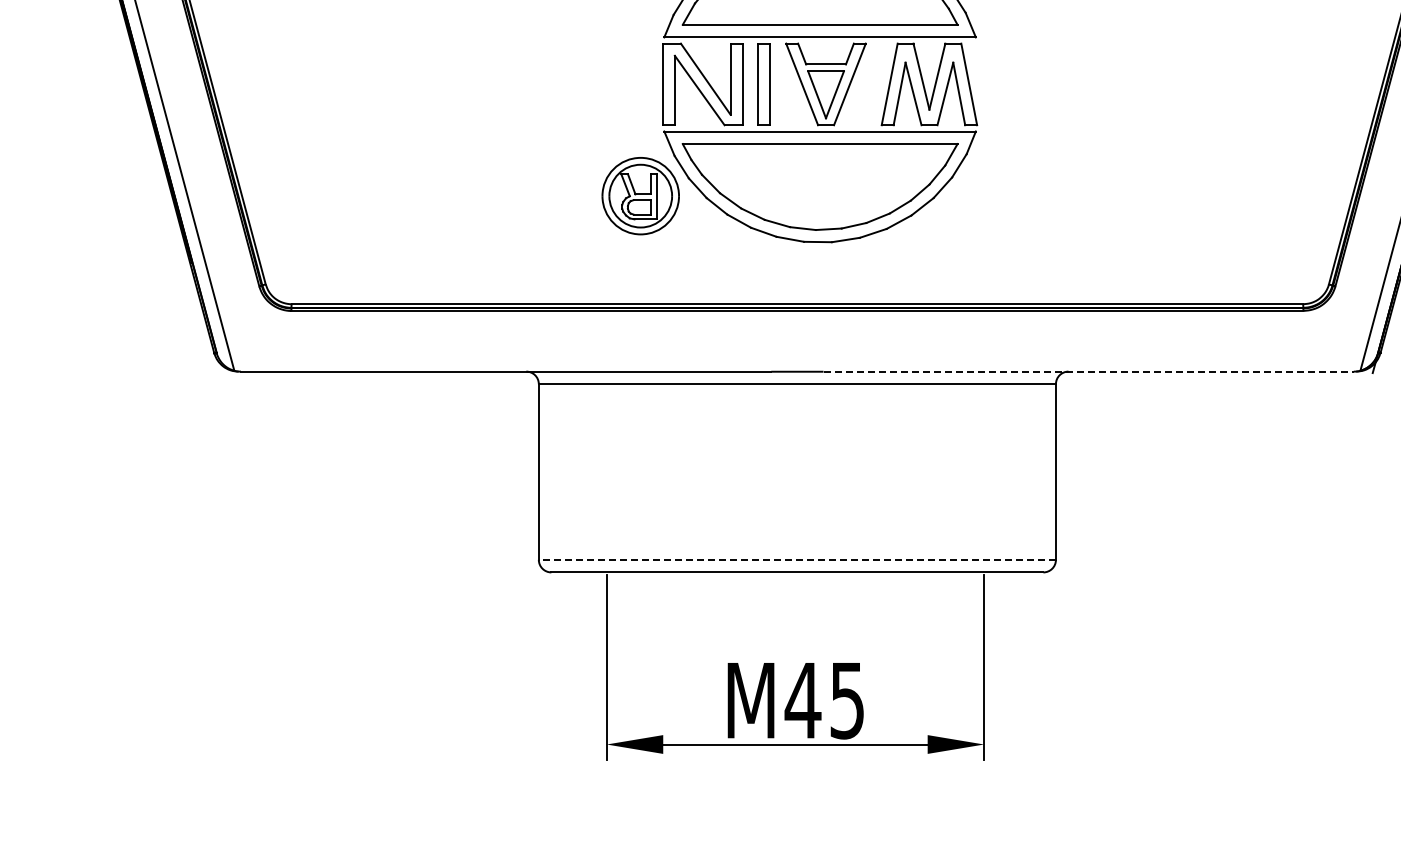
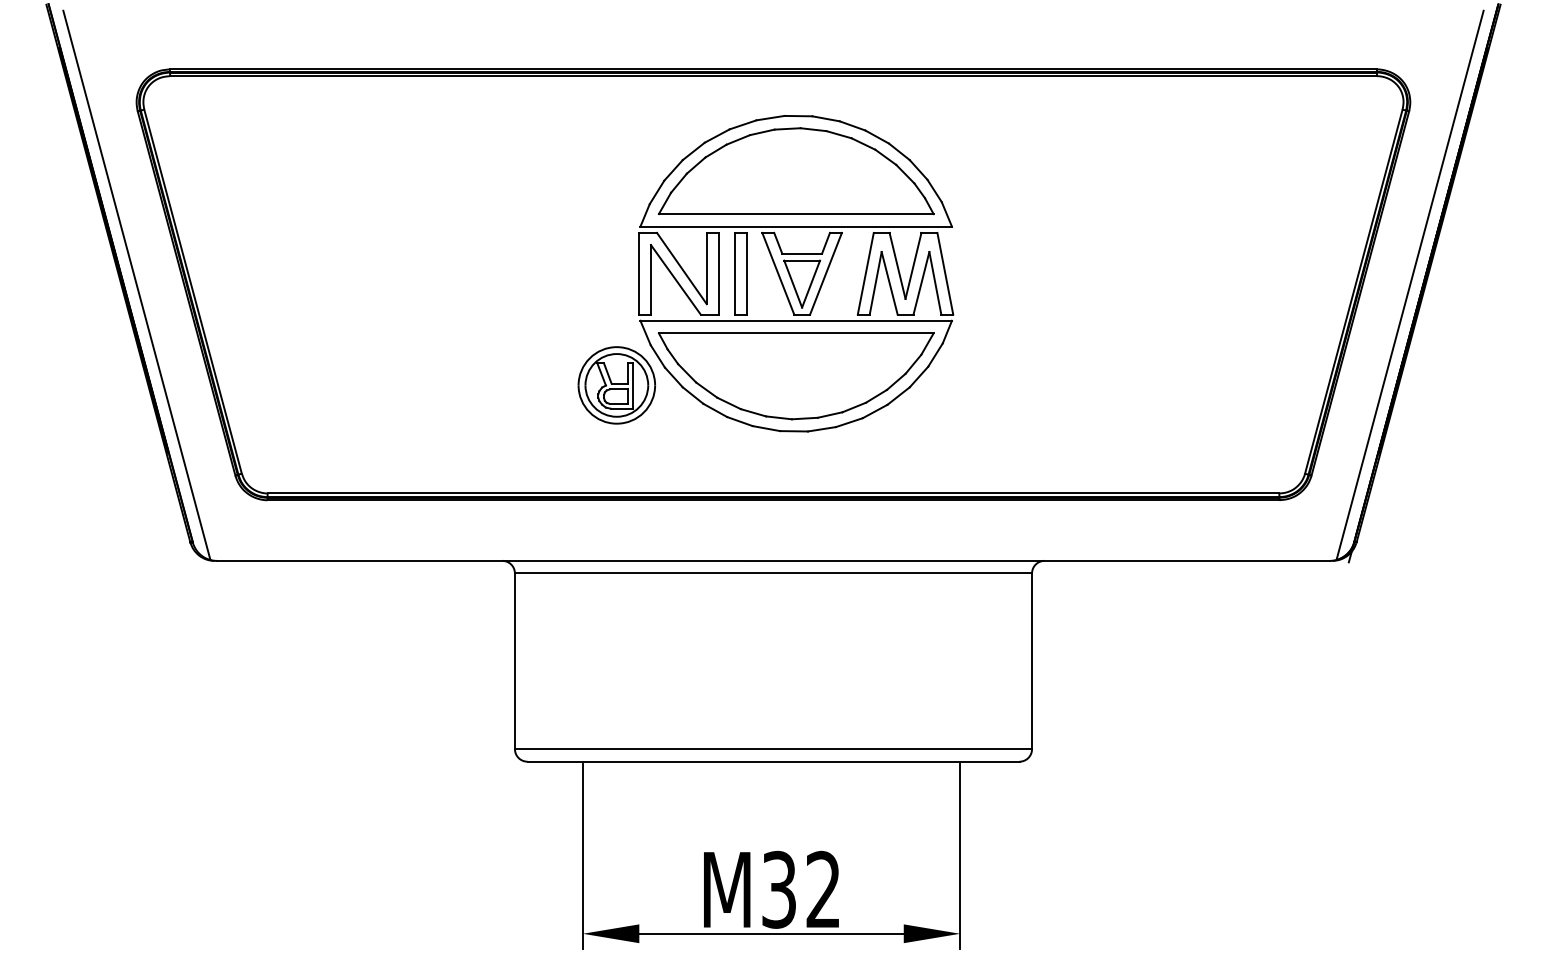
line: (1089, 371) -> (1065, 560), dashed -> solid
line: (797, 560) -> (773, 749), dashed -> solid
text: (823, 700) -> (799, 889), M45 -> M32

